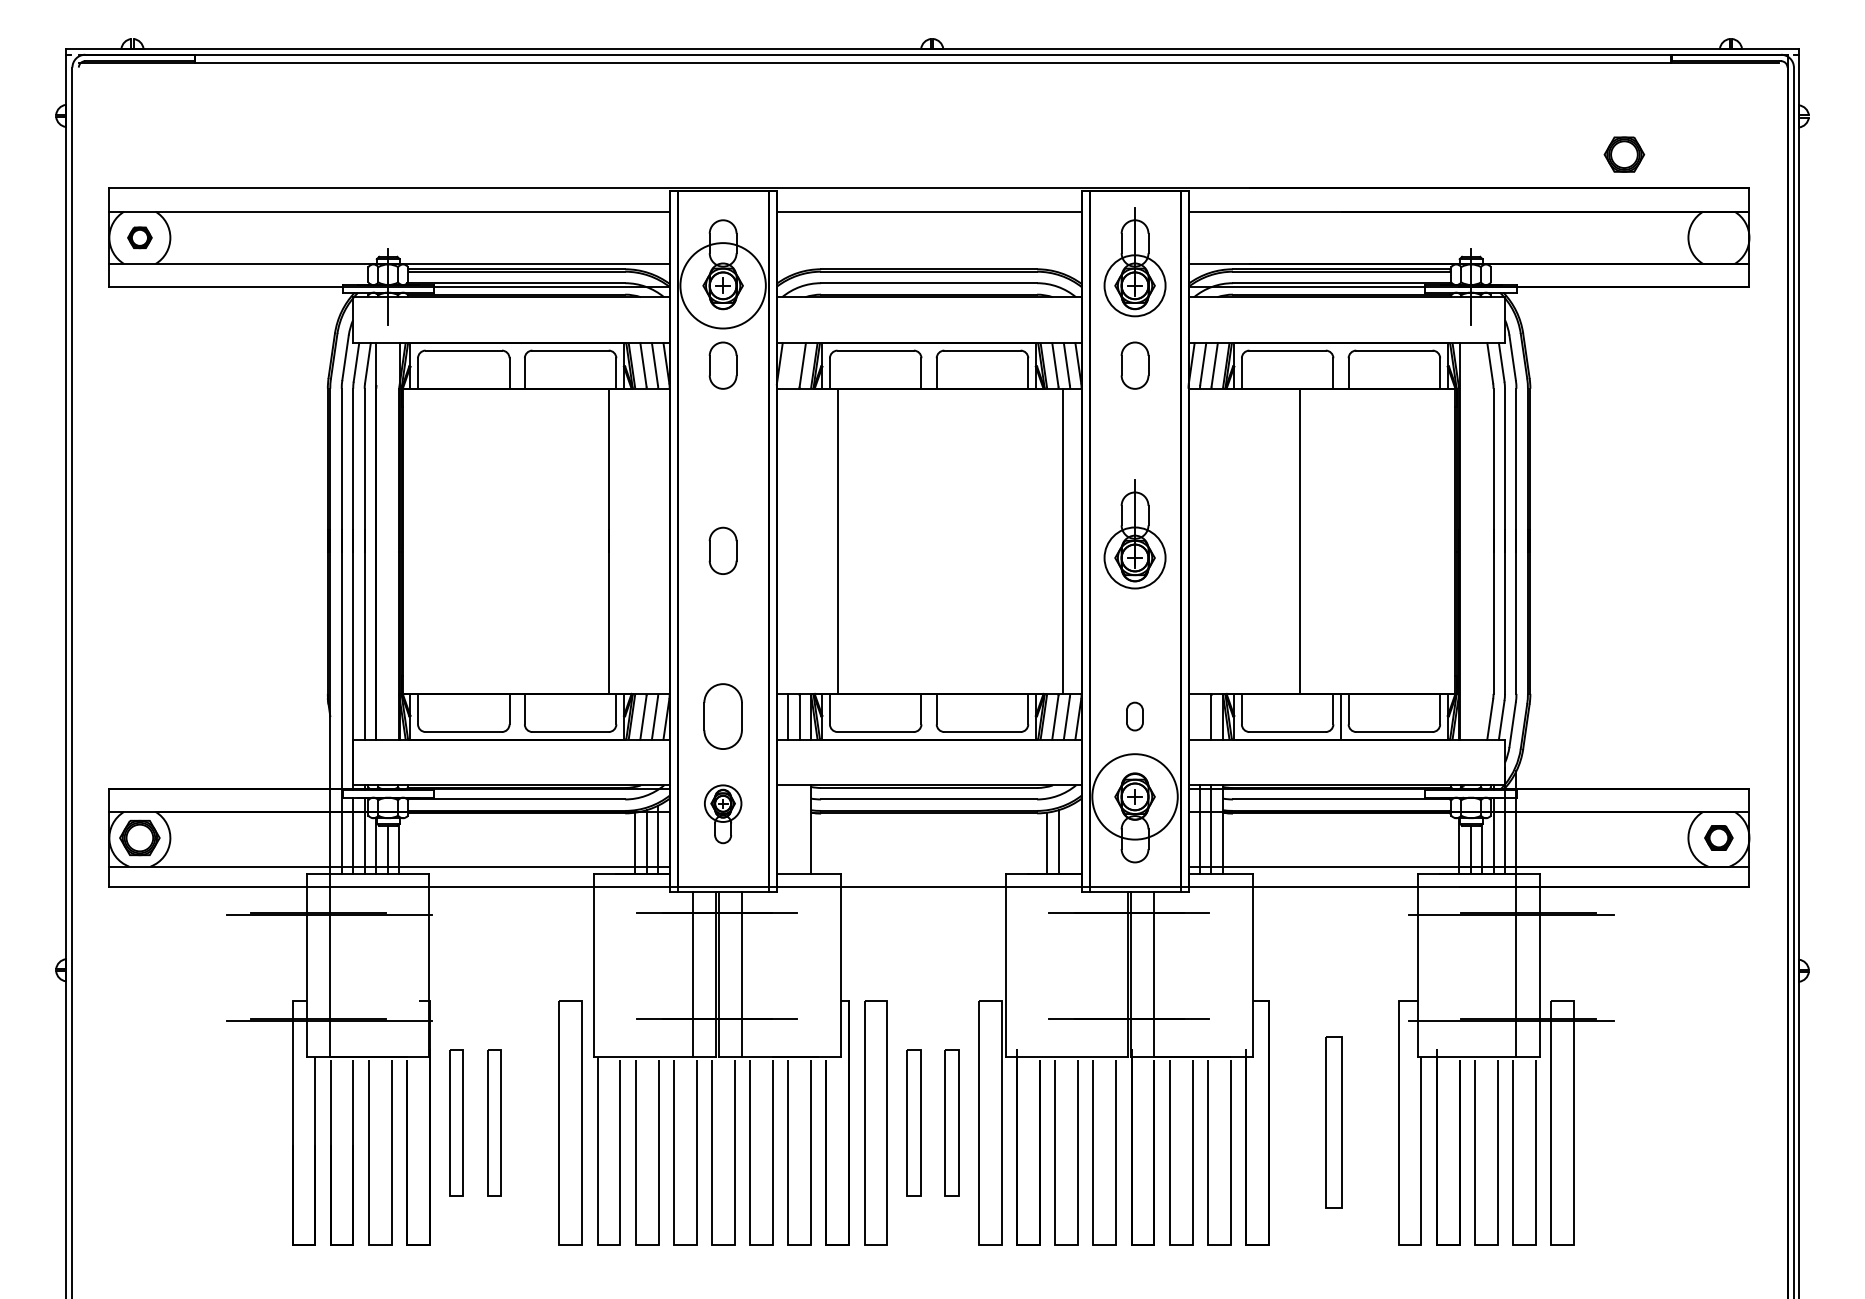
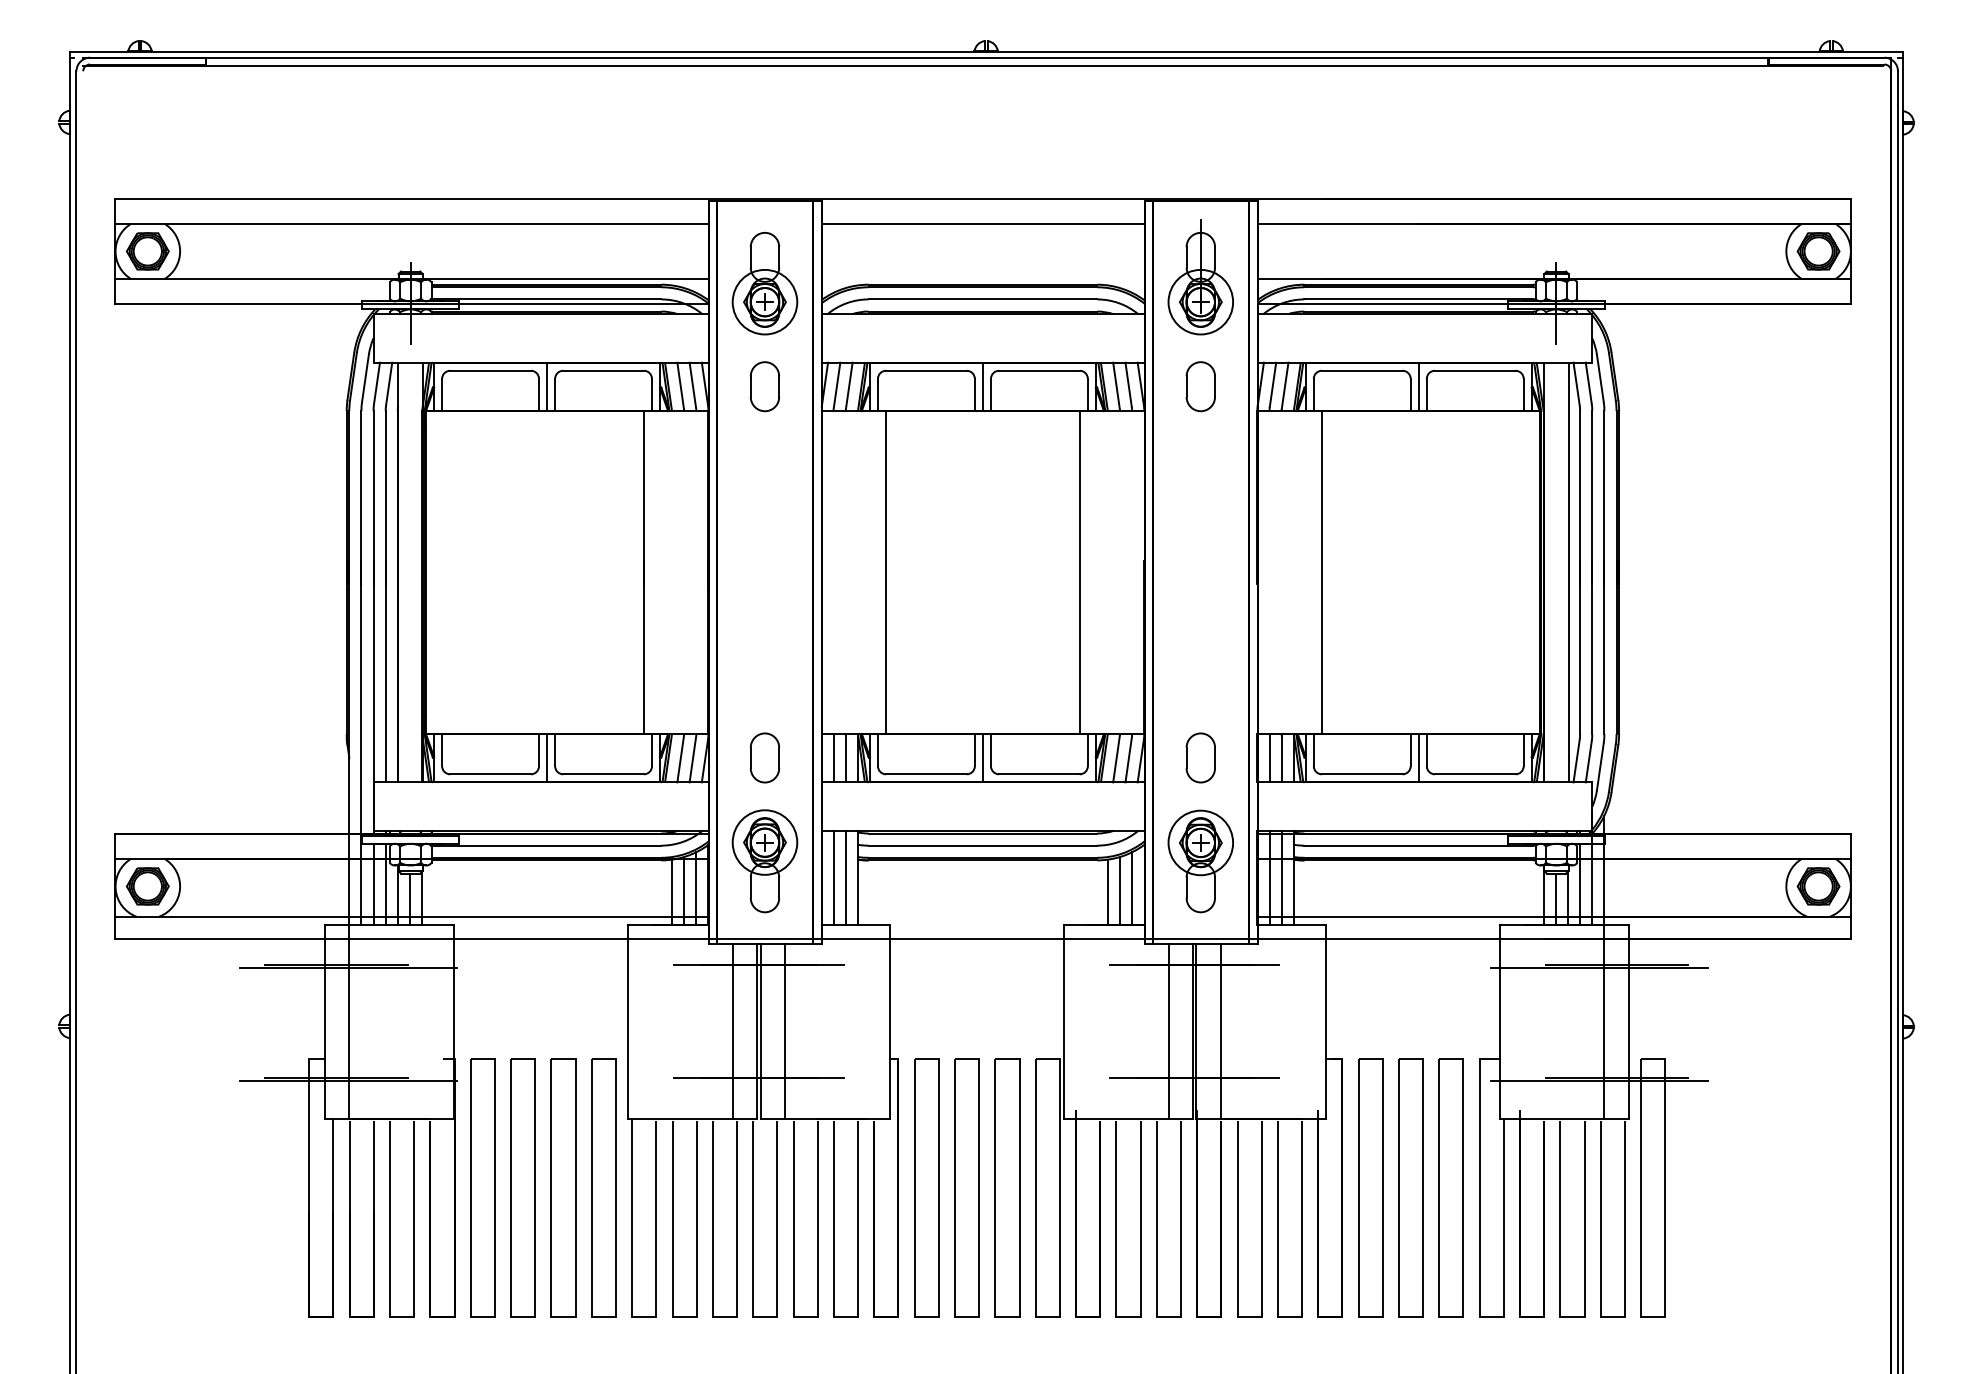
part: (1624, 154) -> (1818, 251), moved
part: (139, 237) -> (147, 251), size x1.67
circle: (722, 285) -> (764, 301), size x0.71
line: (517, 365) -> (547, 386), added
line: (790, 365) -> (836, 386), added
line: (928, 365) -> (982, 386), added
line: (1340, 365) -> (1418, 386), added
part: (1134, 534) -> (1200, 565), removed
line: (1063, 541) -> (1080, 572), moved
line: (1300, 541) -> (1322, 572), moved
line: (1482, 541) -> (1568, 572), added
part: (722, 550) -> (764, 582), removed
line: (517, 716) -> (547, 757), added
part: (722, 716) -> (764, 757), size x0.71
line: (928, 716) -> (982, 757), added
part: (1134, 716) -> (1200, 757), size x1.67
line: (1199, 716) -> (1269, 757), added
circle: (1134, 796) -> (1200, 842), size x0.71
part: (722, 814) -> (764, 861), size x1.67
line: (787, 829) -> (833, 877), added
line: (799, 829) -> (845, 877), added
part: (1718, 838) -> (1818, 886), size x1.43
line: (1070, 839) -> (1132, 888), added
line: (1104, 974) -> (1168, 1030), added
part: (456, 1122) -> (482, 1187), size x1.67
part: (493, 1122) -> (522, 1187), size x1.67
part: (532, 1122) -> (563, 1187), added
part: (913, 1122) -> (966, 1187), size x1.67
part: (952, 1122) -> (1007, 1187), size x1.67
part: (1295, 1122) -> (1370, 1187), added
part: (1333, 1122) -> (1410, 1187), size x1.43
part: (1371, 1122) -> (1450, 1187), added

